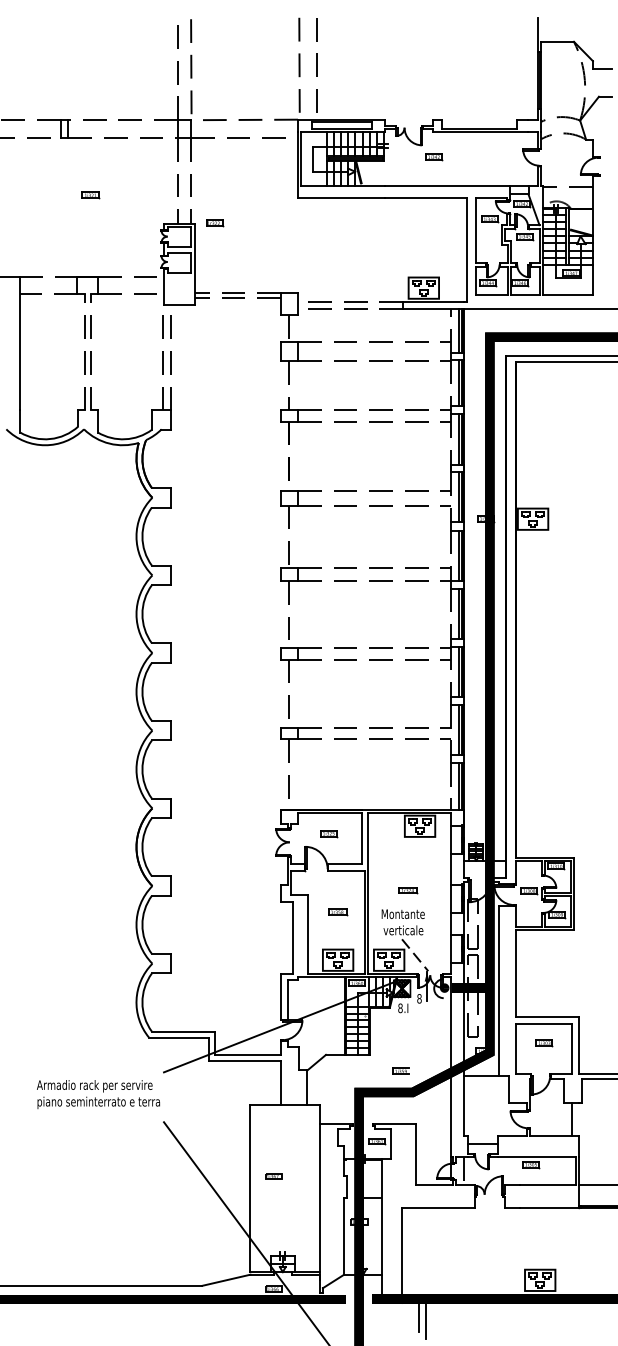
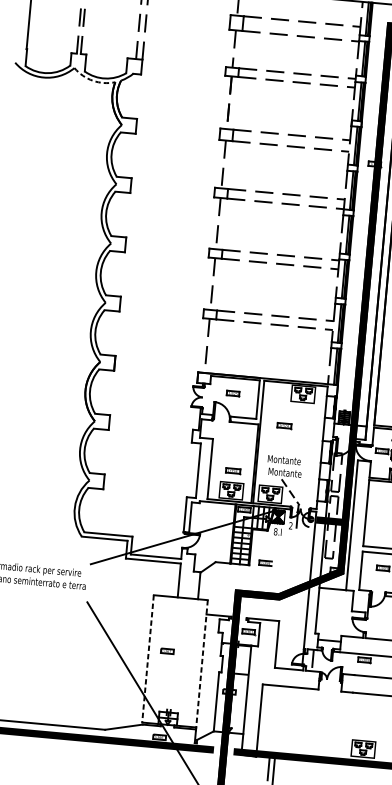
arc: (109, 443) -> (92, 80), solid -> dashed
part: (408, 890) -> (284, 425), moved
part: (338, 912) -> (233, 471), moved
text: (405, 930) -> (284, 472), verticale -> Montante
text: (419, 998) -> (290, 525), 8 -> 2
part: (400, 1070) -> (265, 562), moved
line: (249, 1189) -> (147, 659), solid -> dashed
line: (320, 1192) -> (201, 666), solid -> dashed

